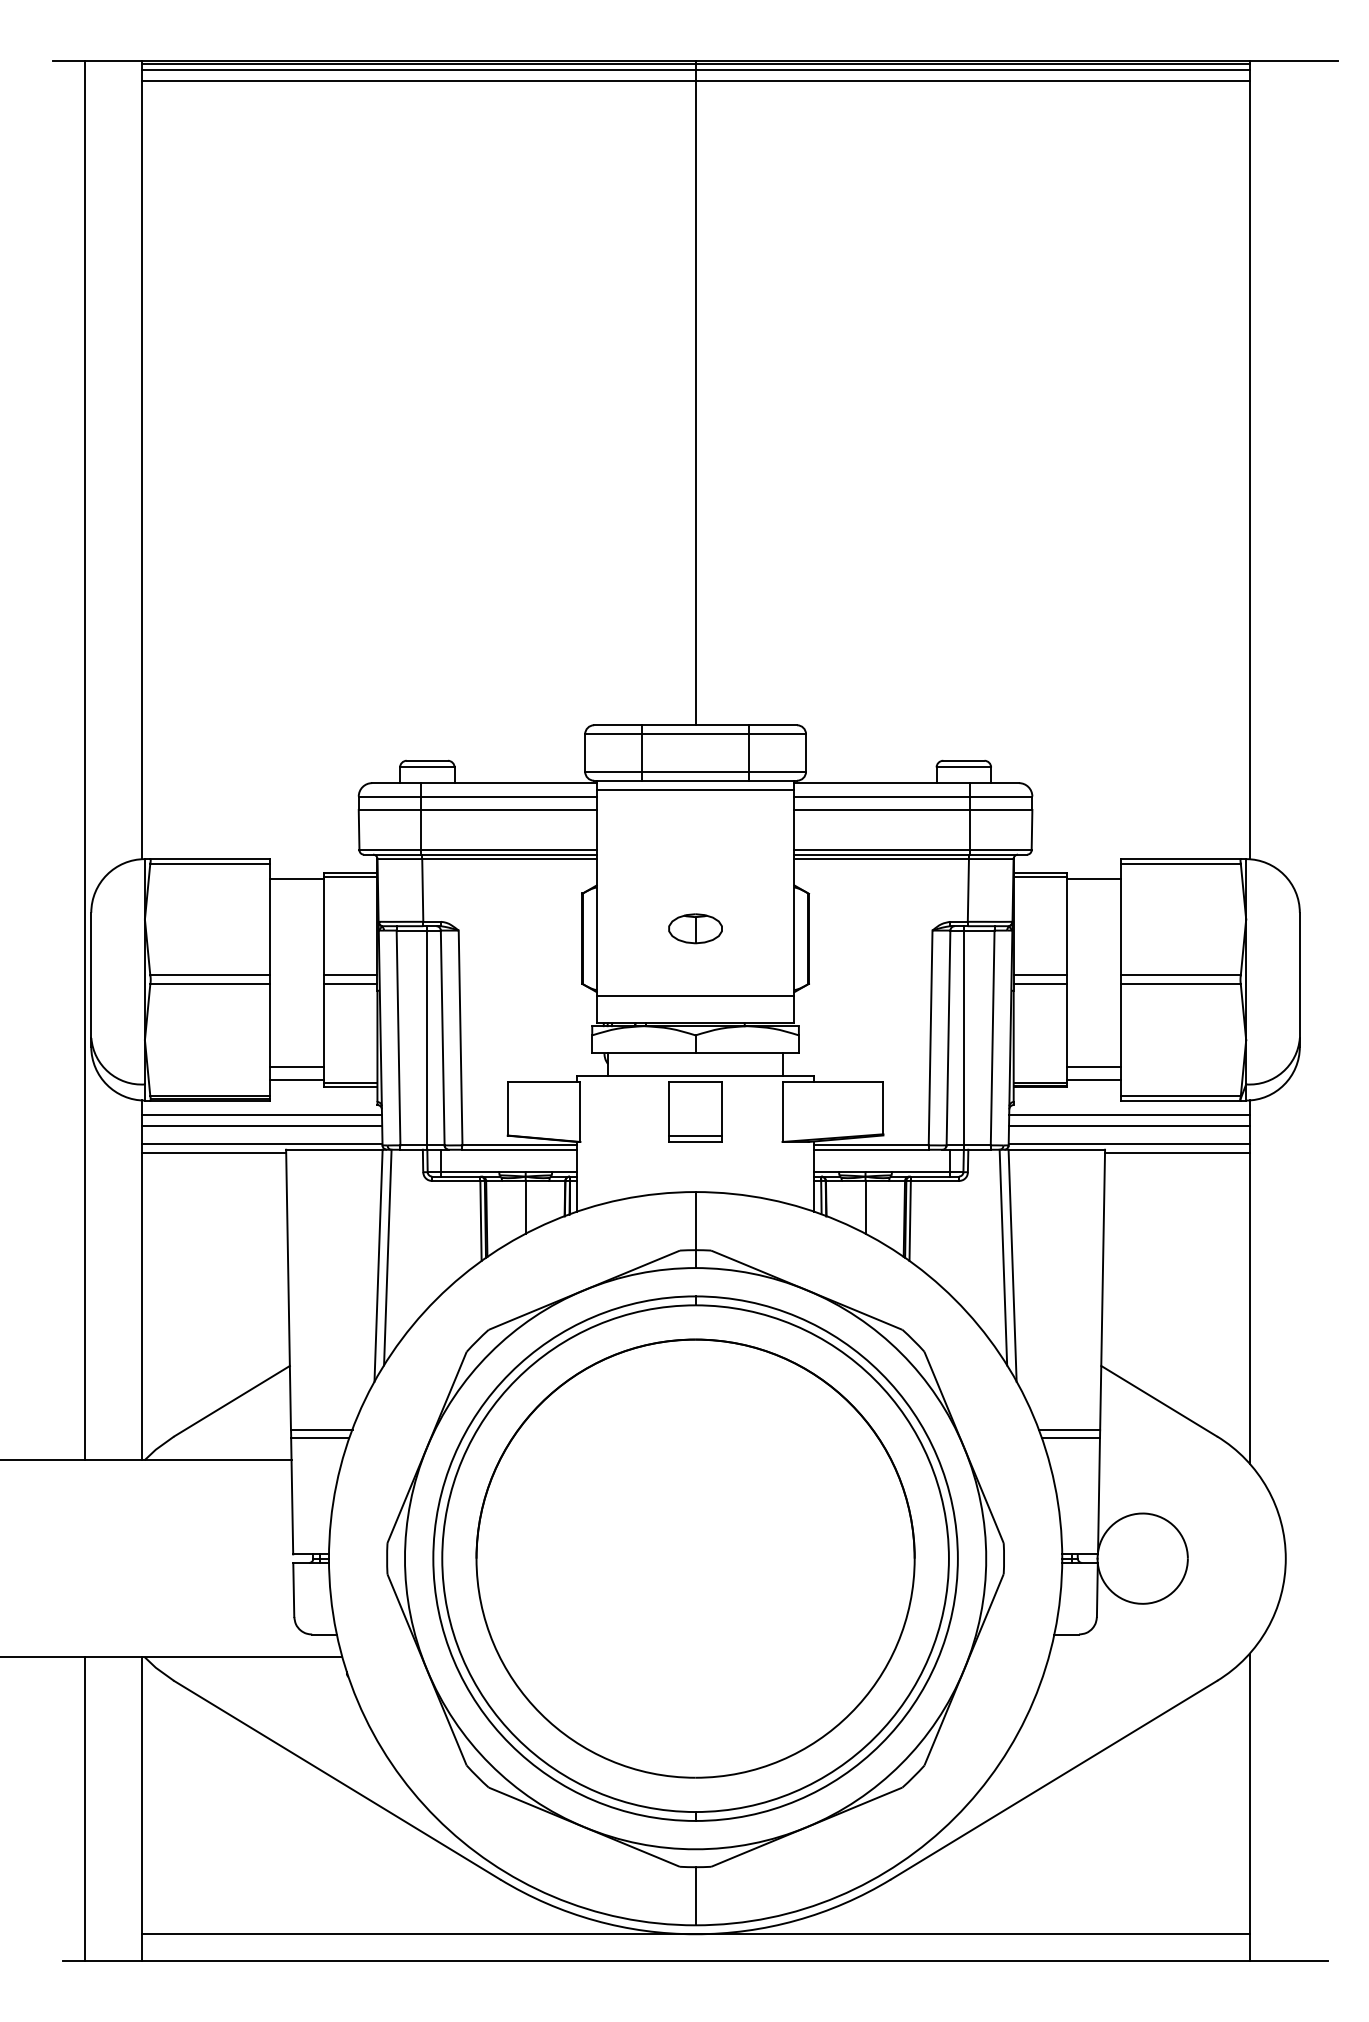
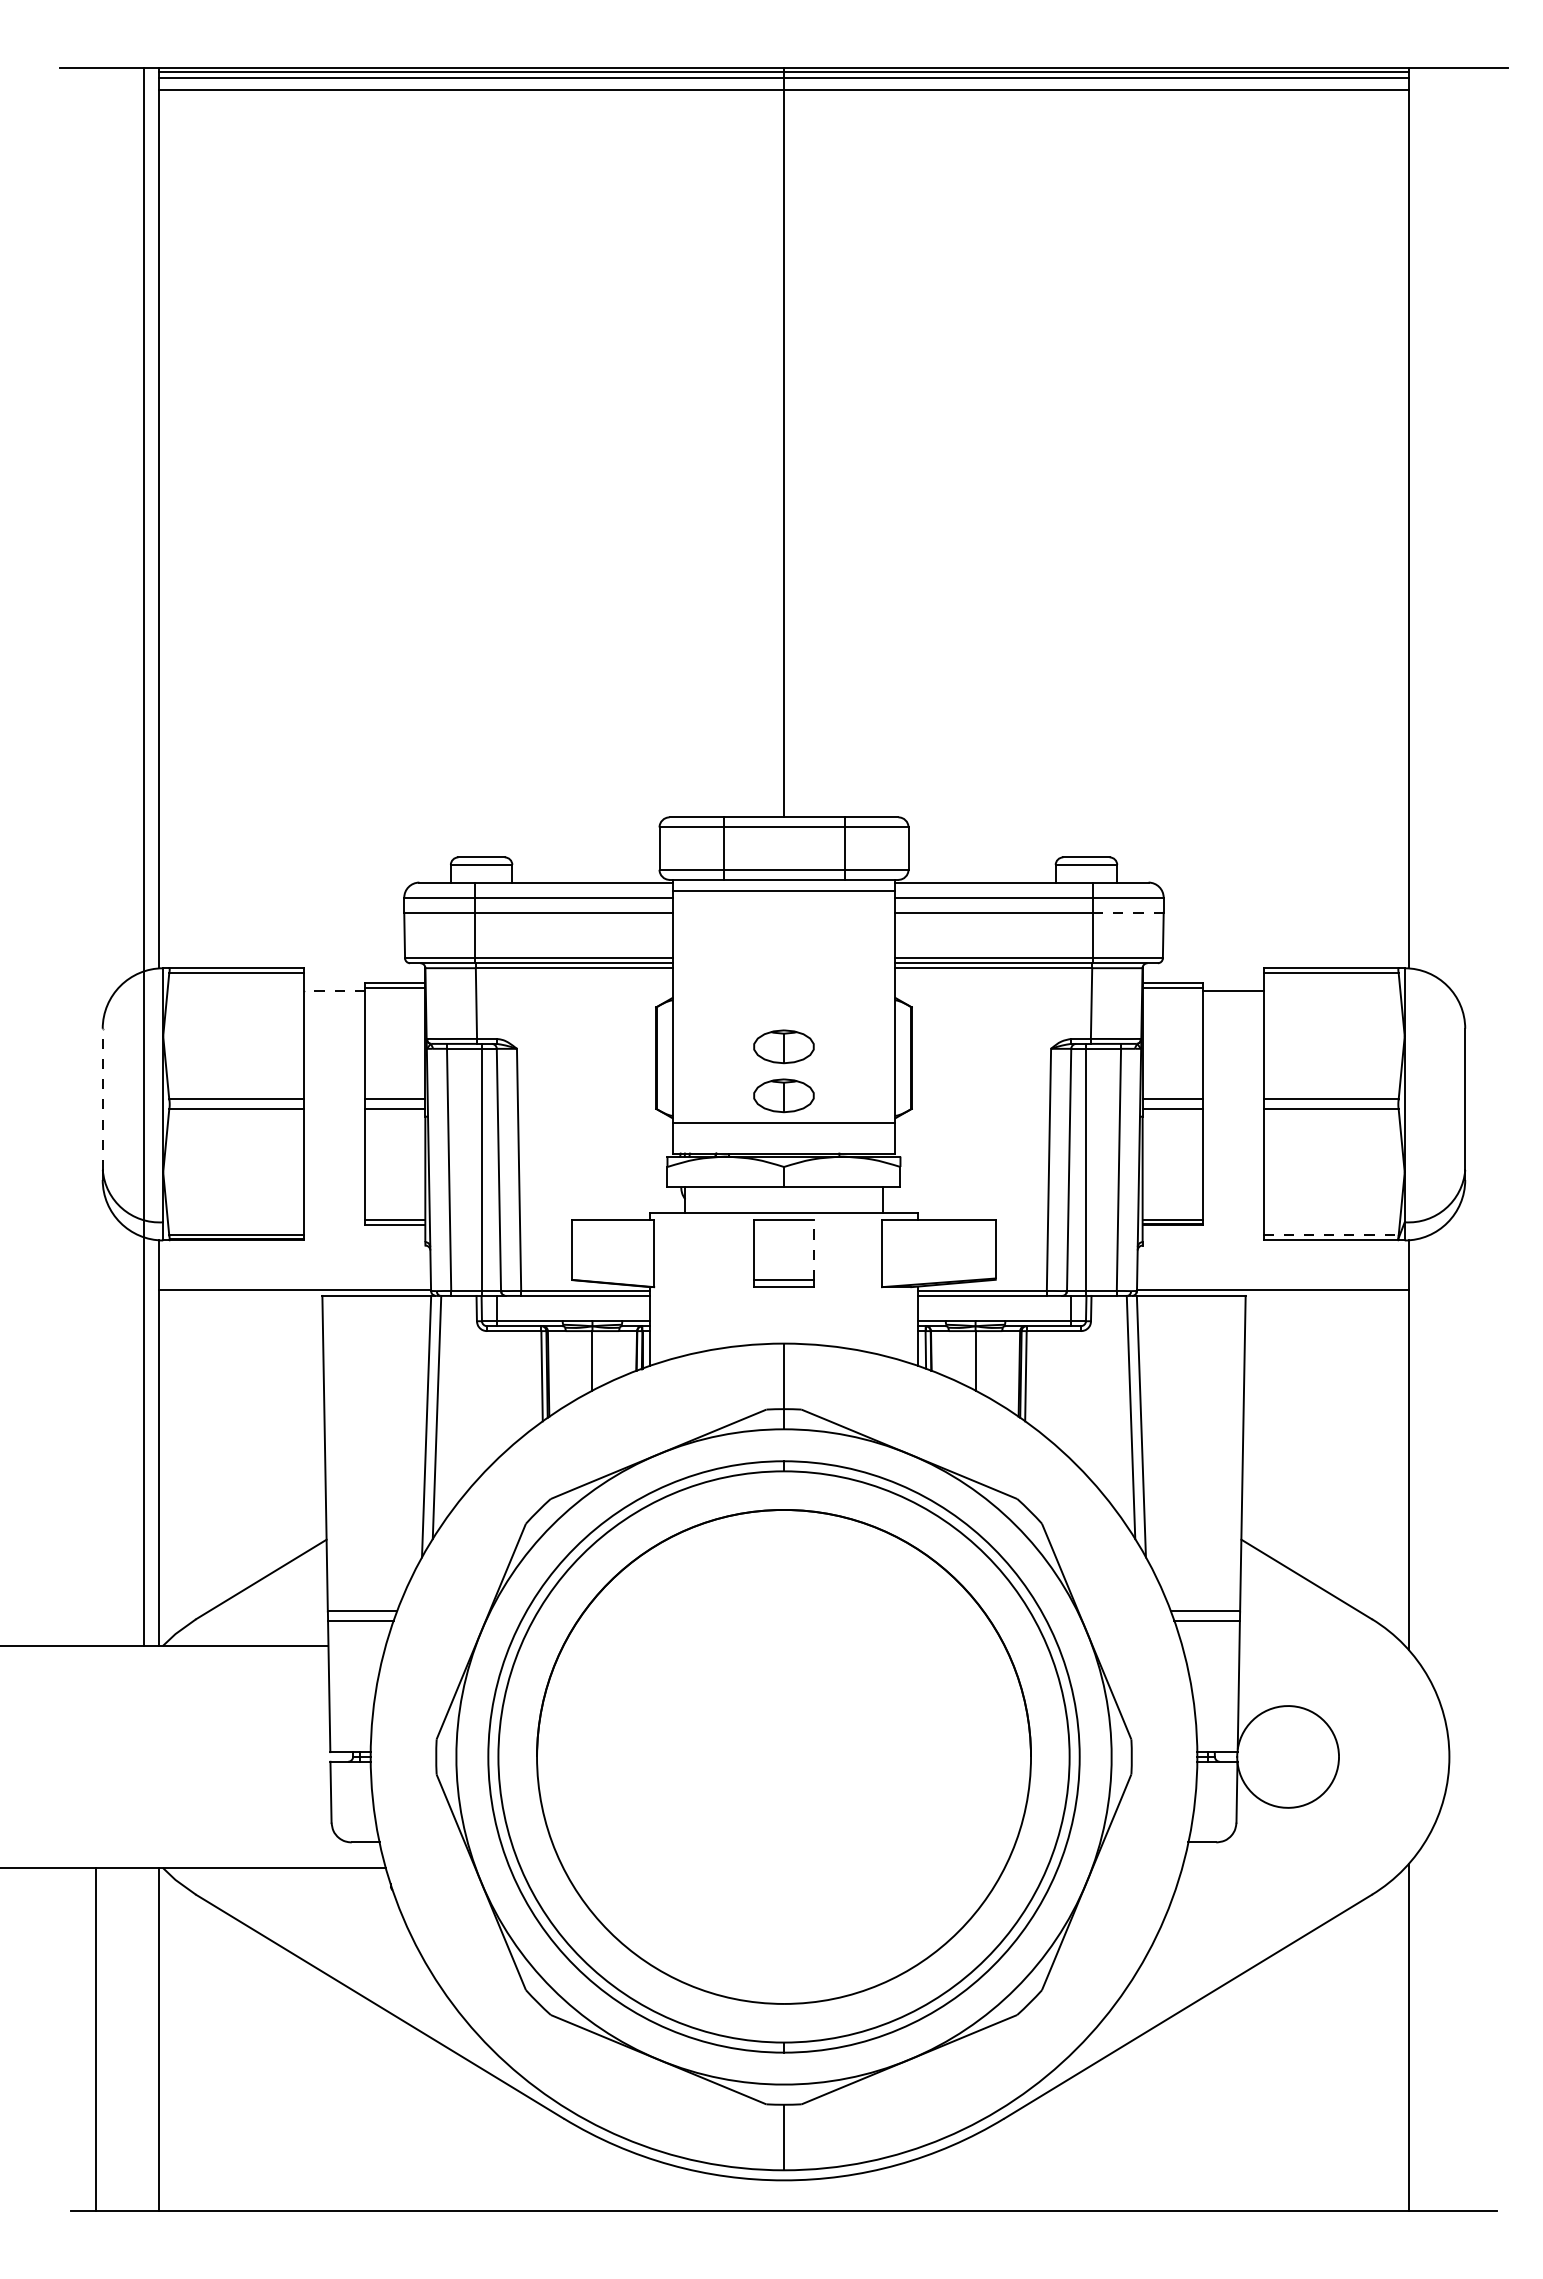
line: (85, 760) -> (144, 857), moved
line: (1001, 809) -> (1128, 912), solid -> dashed
line: (296, 878) -> (334, 990), solid -> dashed
part: (695, 971) -> (783, 1095), added
line: (91, 975) -> (102, 1099), solid -> dashed
line: (296, 1066) -> (334, 1202), removed
line: (1094, 1066) -> (1233, 1202), removed
line: (296, 1080) -> (334, 1217), removed
line: (1094, 1080) -> (1233, 1217), removed
line: (1181, 1096) -> (1331, 1235), solid -> dashed
line: (722, 1108) -> (814, 1249), solid -> dashed
line: (261, 1114) -> (294, 1256), removed
line: (1128, 1114) -> (1272, 1256), removed
line: (261, 1126) -> (294, 1269), removed
line: (1128, 1126) -> (1272, 1269), removed
line: (213, 1152) -> (240, 1299), removed
line: (1176, 1152) -> (1326, 1299), removed
line: (695, 1934) -> (783, 2180), removed

